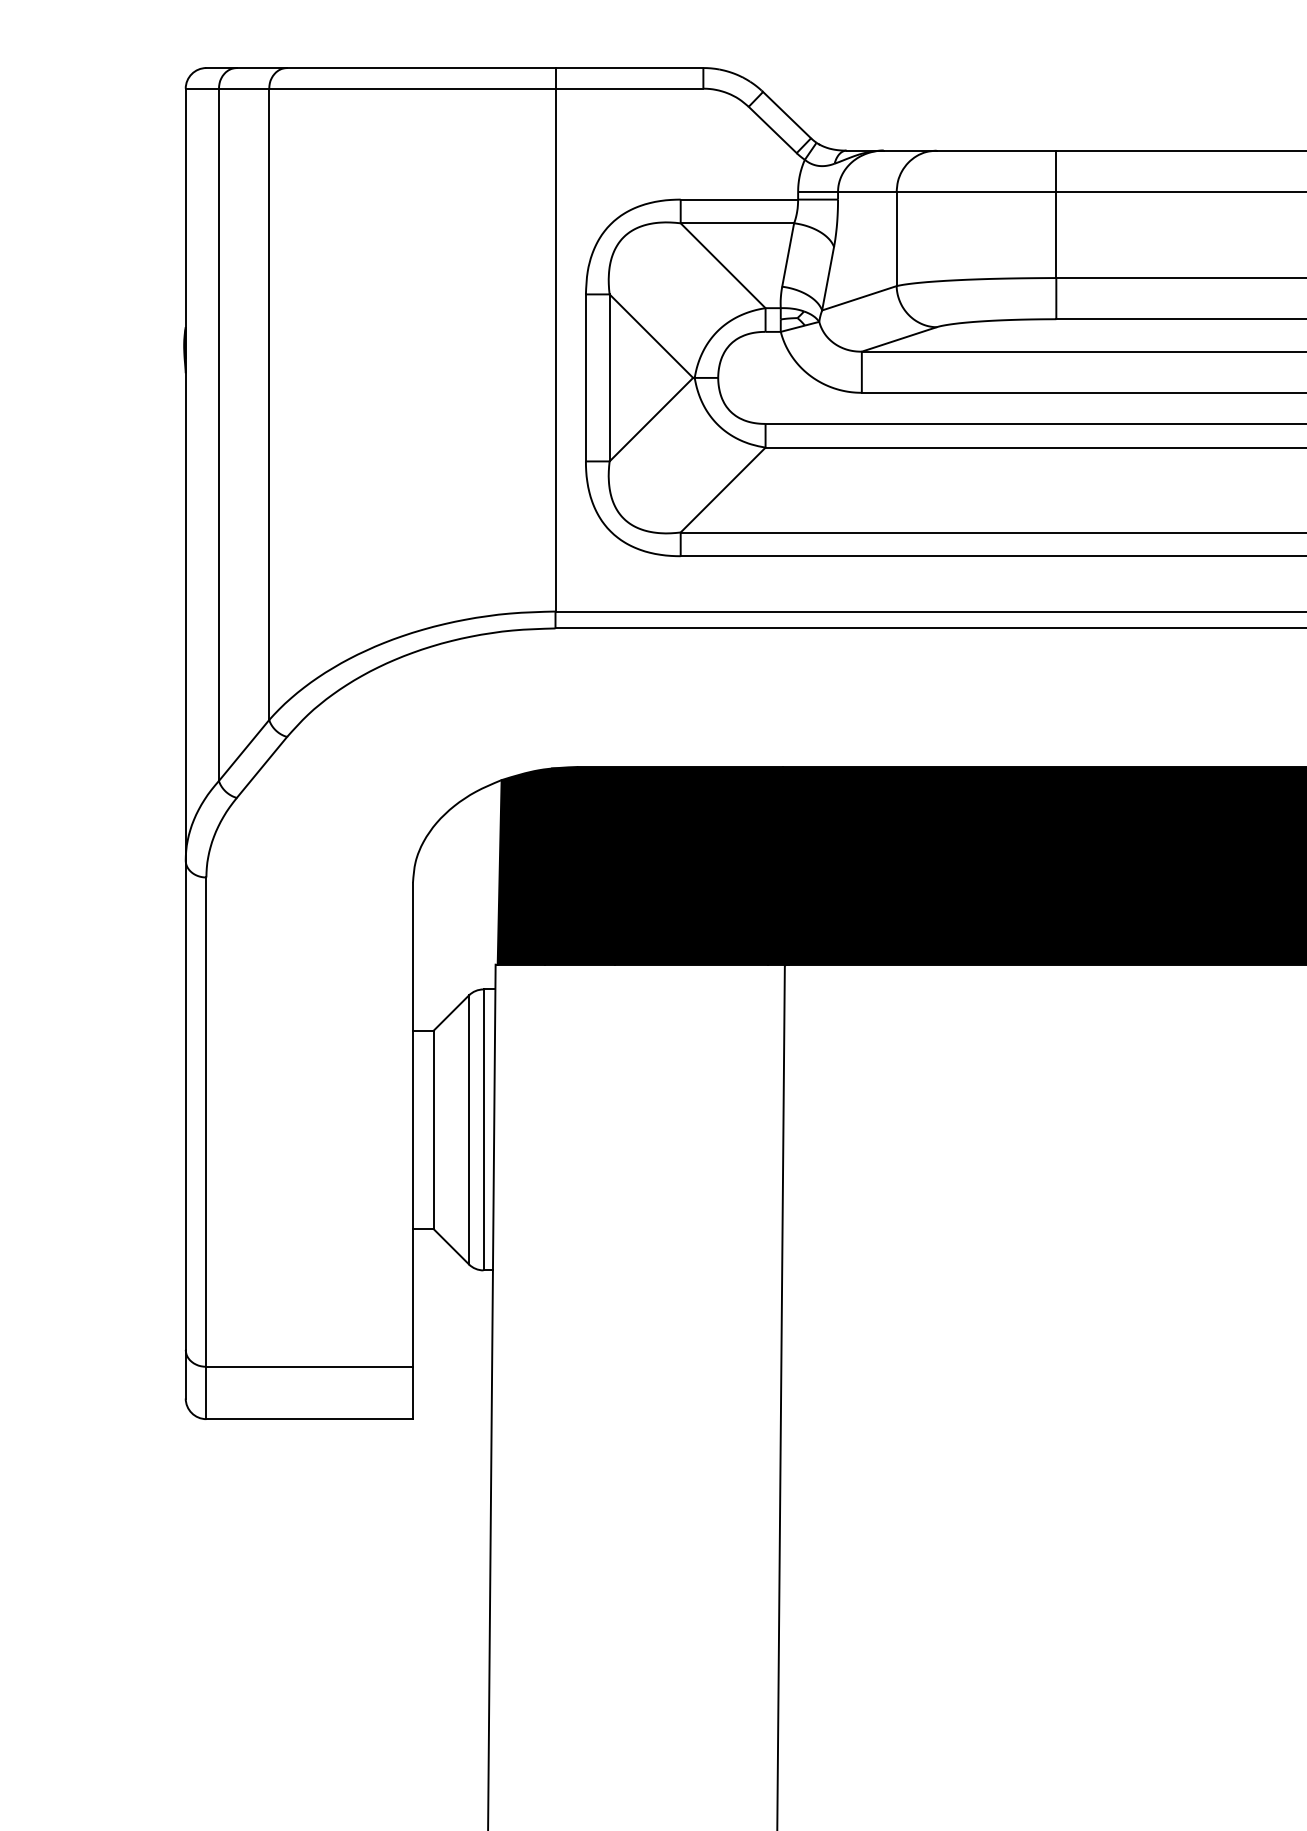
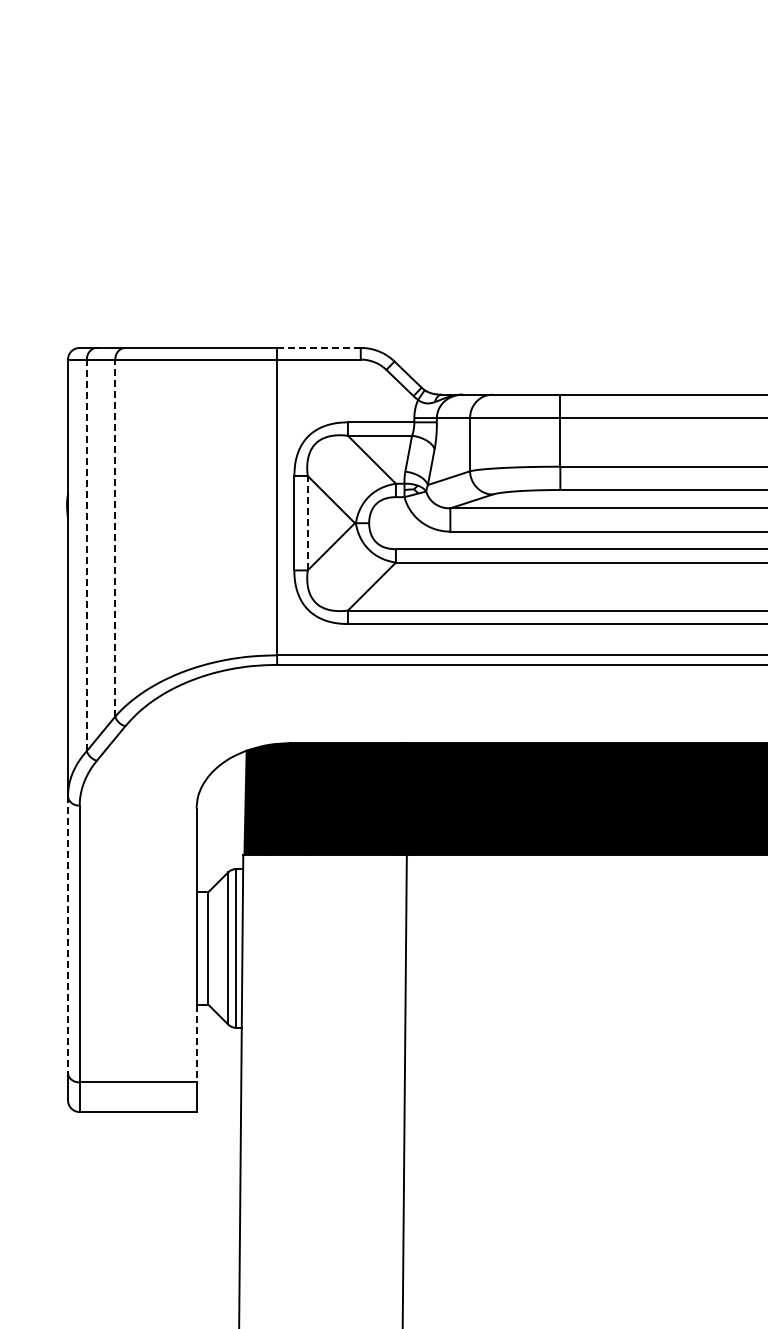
line: (628, 67) -> (318, 347), solid -> dashed
line: (609, 376) -> (307, 522), solid -> dashed
line: (269, 404) -> (115, 538), solid -> dashed
line: (218, 435) -> (86, 555), solid -> dashed
line: (186, 1106) -> (68, 935), solid -> dashed
line: (412, 1297) -> (196, 1043), solid -> dashed

